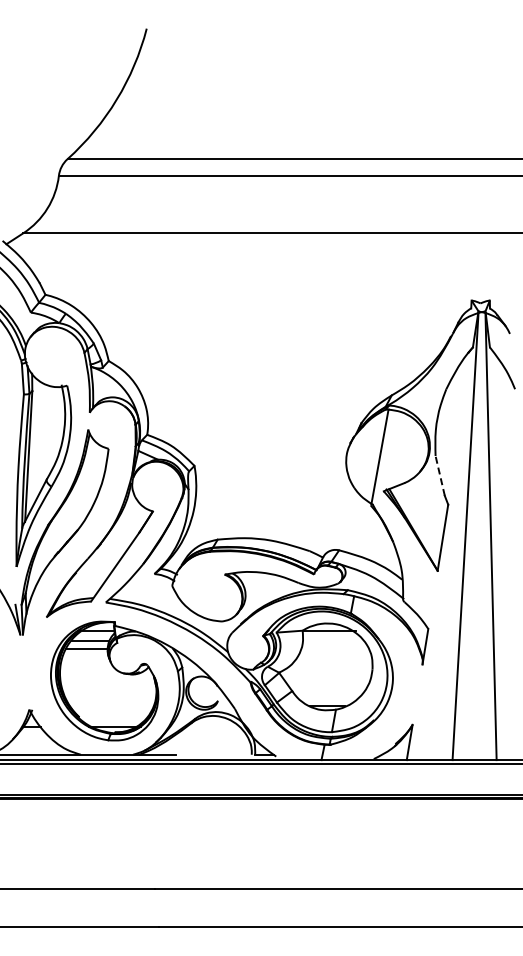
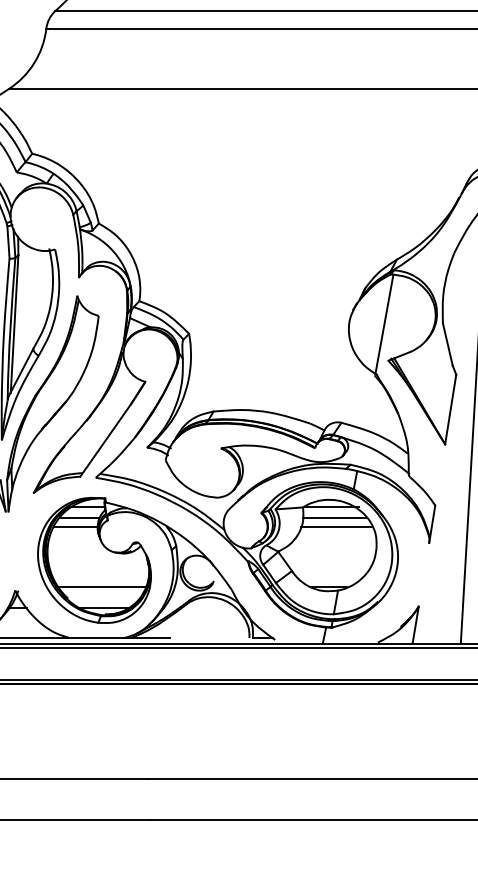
line: (440, 475) -> (448, 344), dashed -> solid
line: (332, 640) -> (334, 517), added
line: (334, 648) -> (336, 526), added
line: (111, 706) -> (101, 587), added

